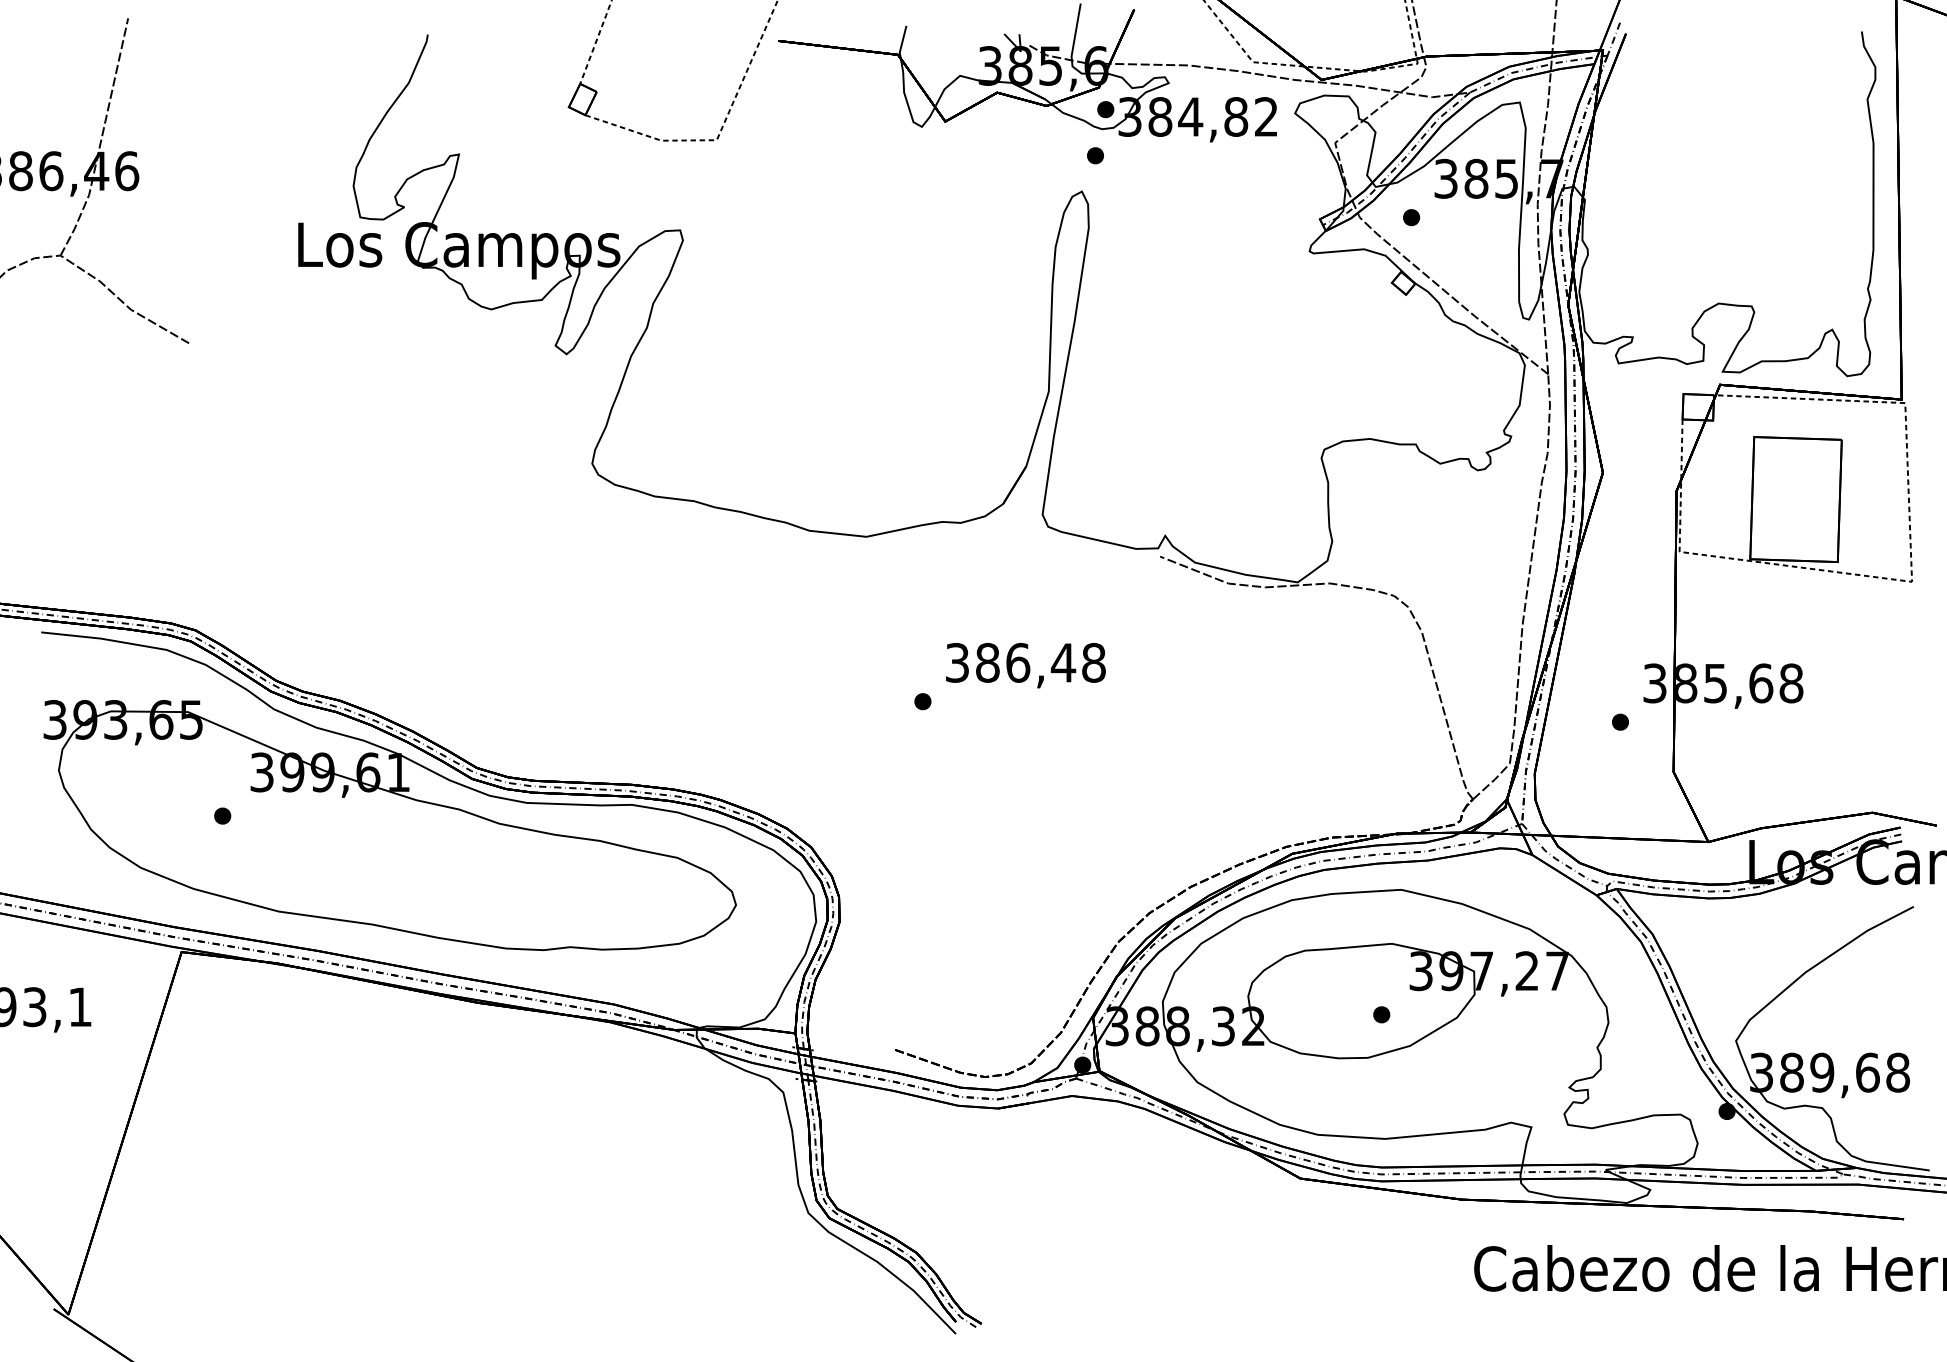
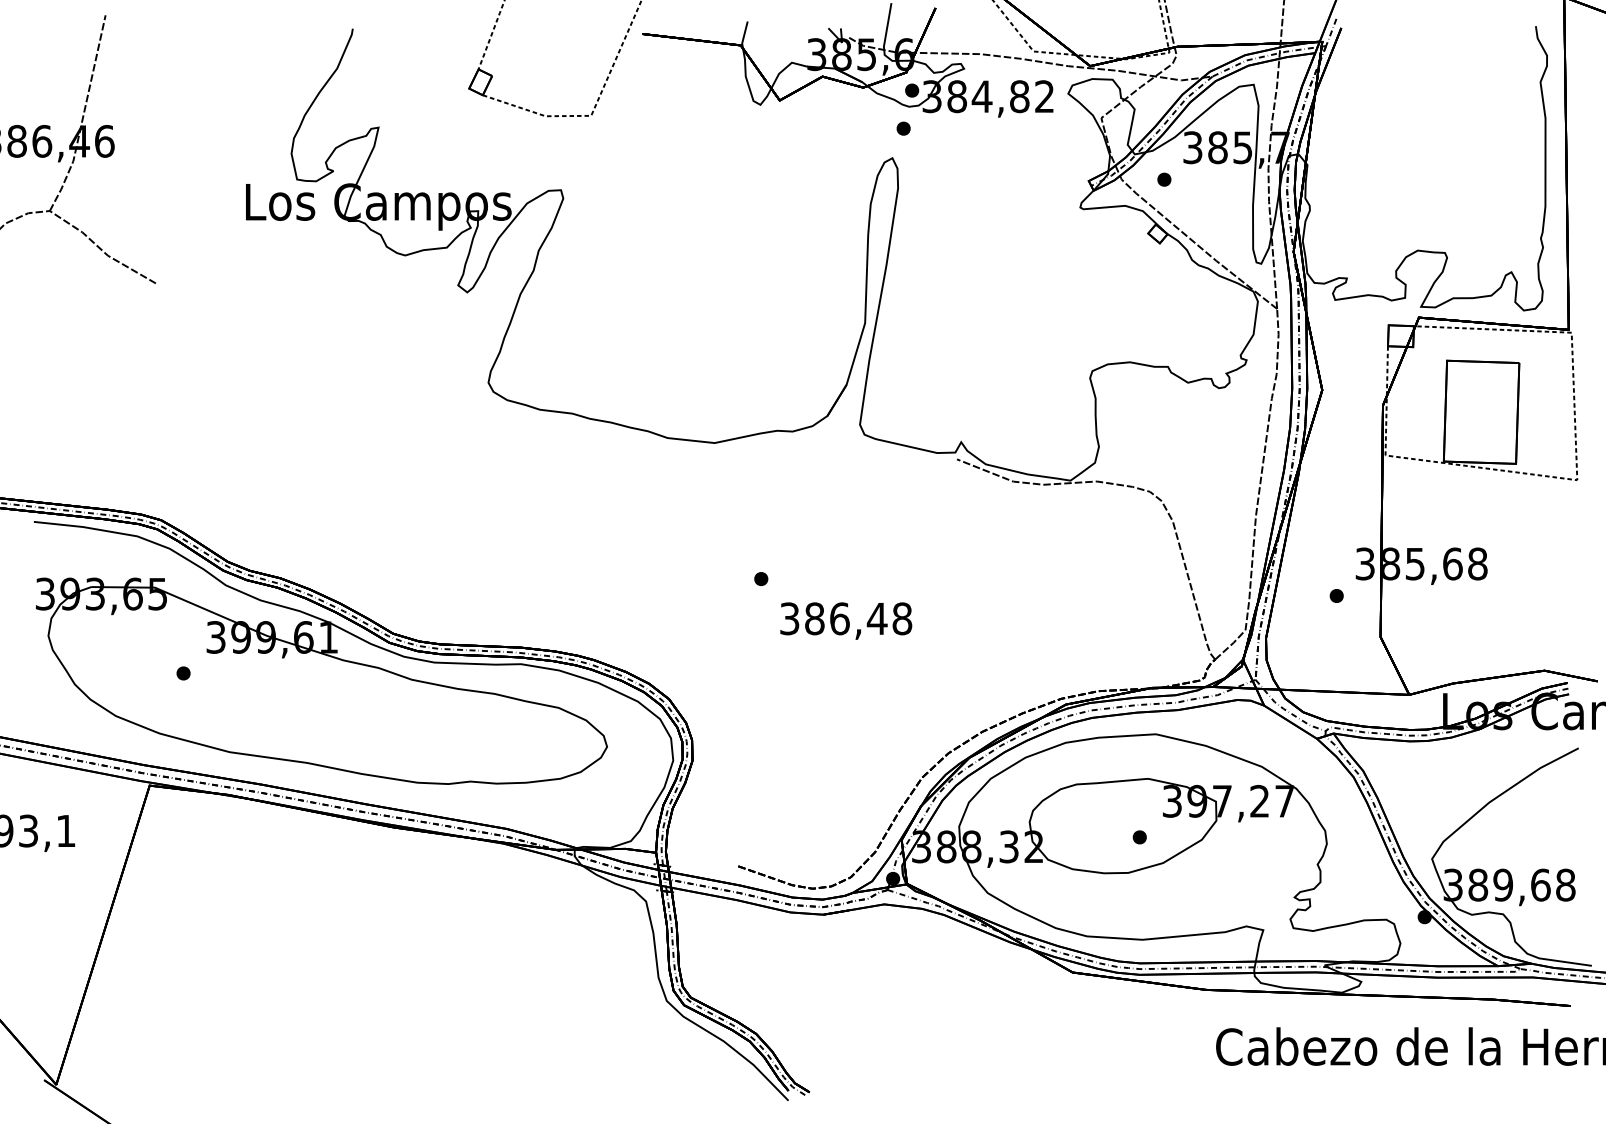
text: (1025, 665) -> (845, 620), moved

